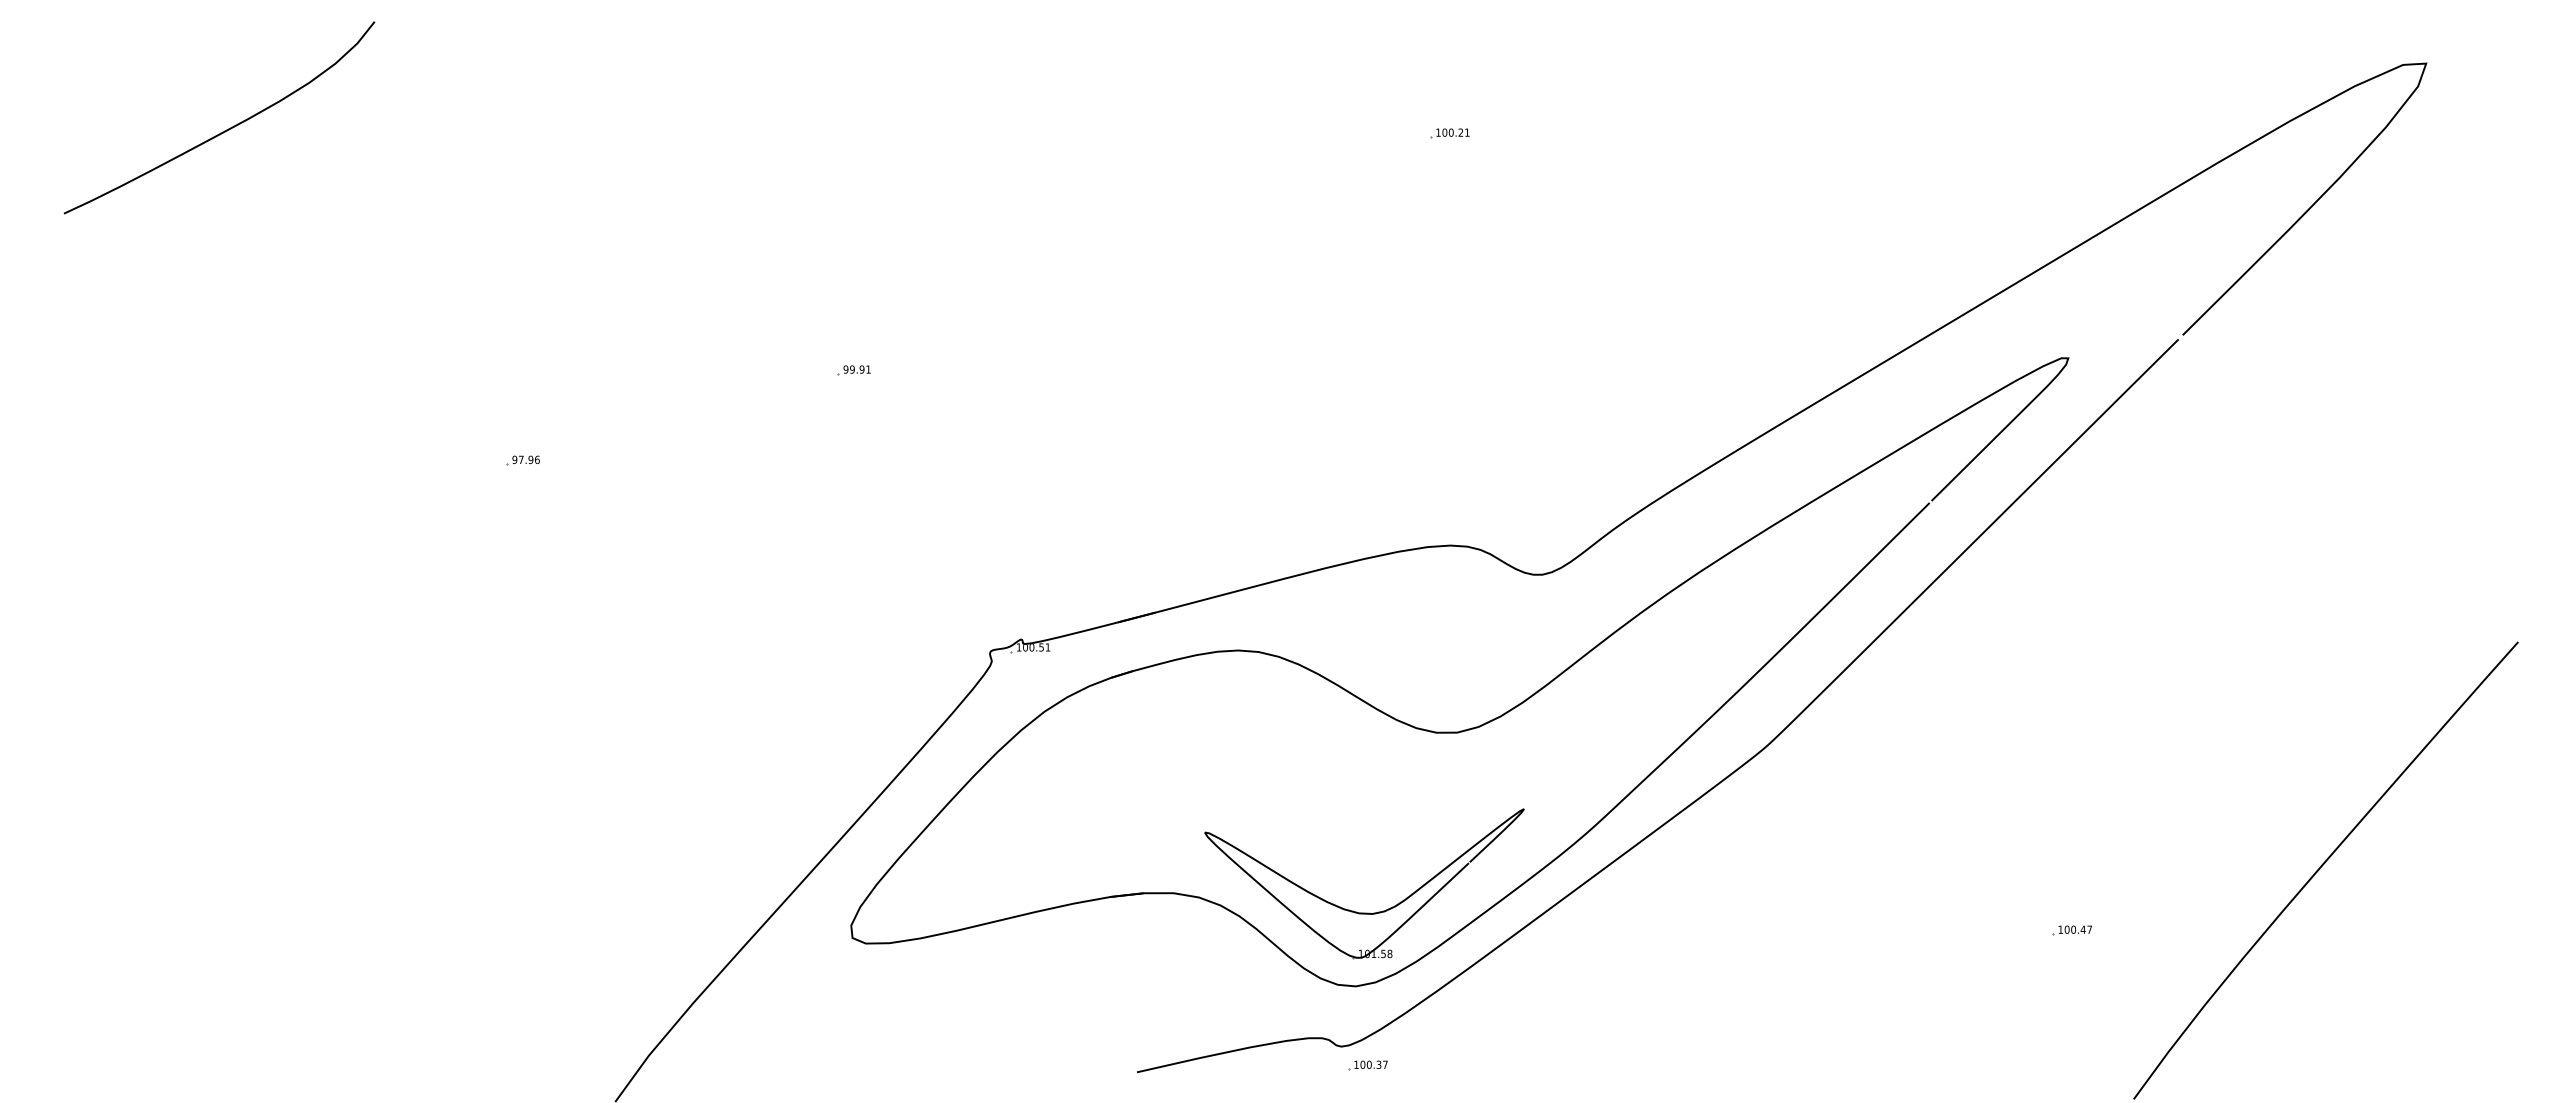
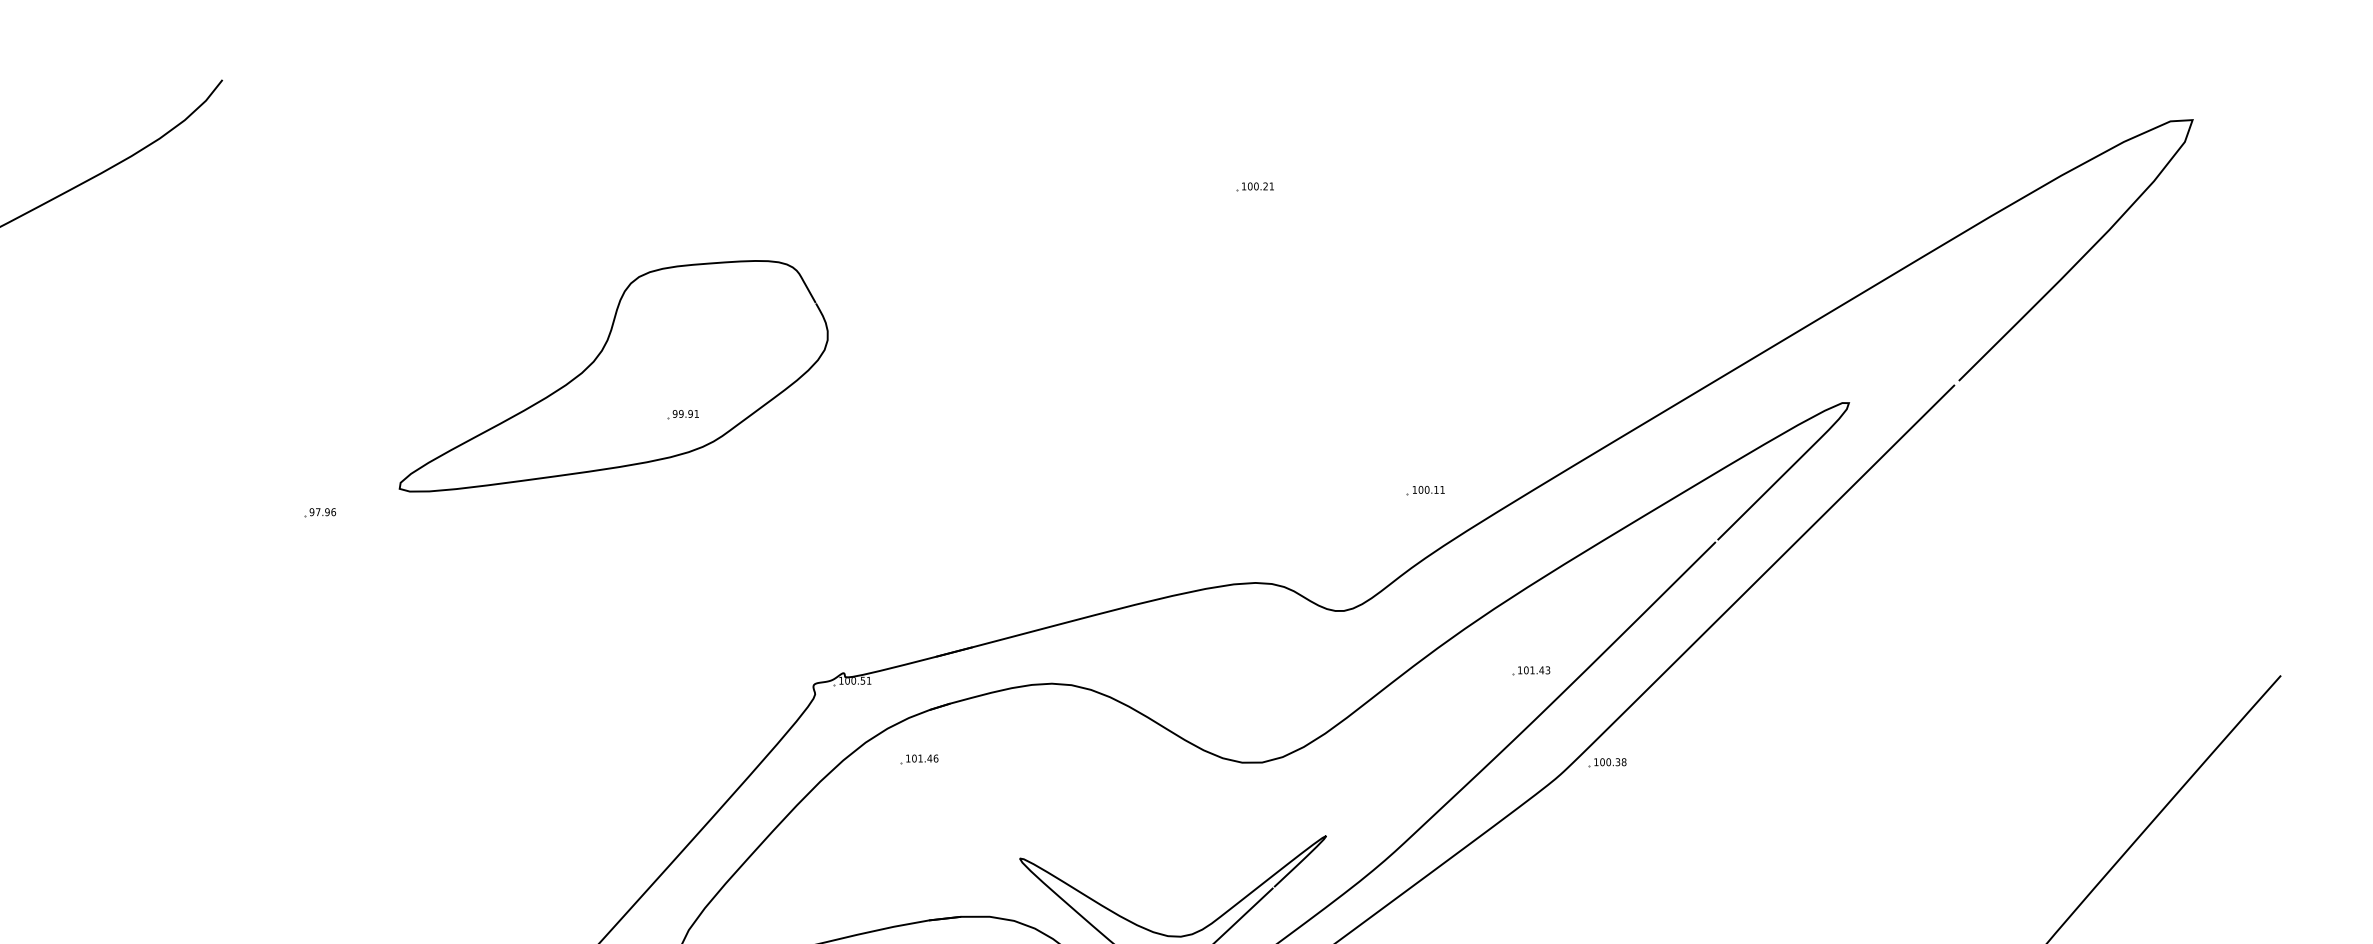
curve: (762, 315) -> (594, 362), added
part: (1627, 449) -> (1425, 490), added
part: (522, 460) -> (319, 512), moved
part: (1737, 637) -> (1531, 671), added
part: (1100, 729) -> (919, 759), added
part: (1816, 732) -> (1607, 762), added

